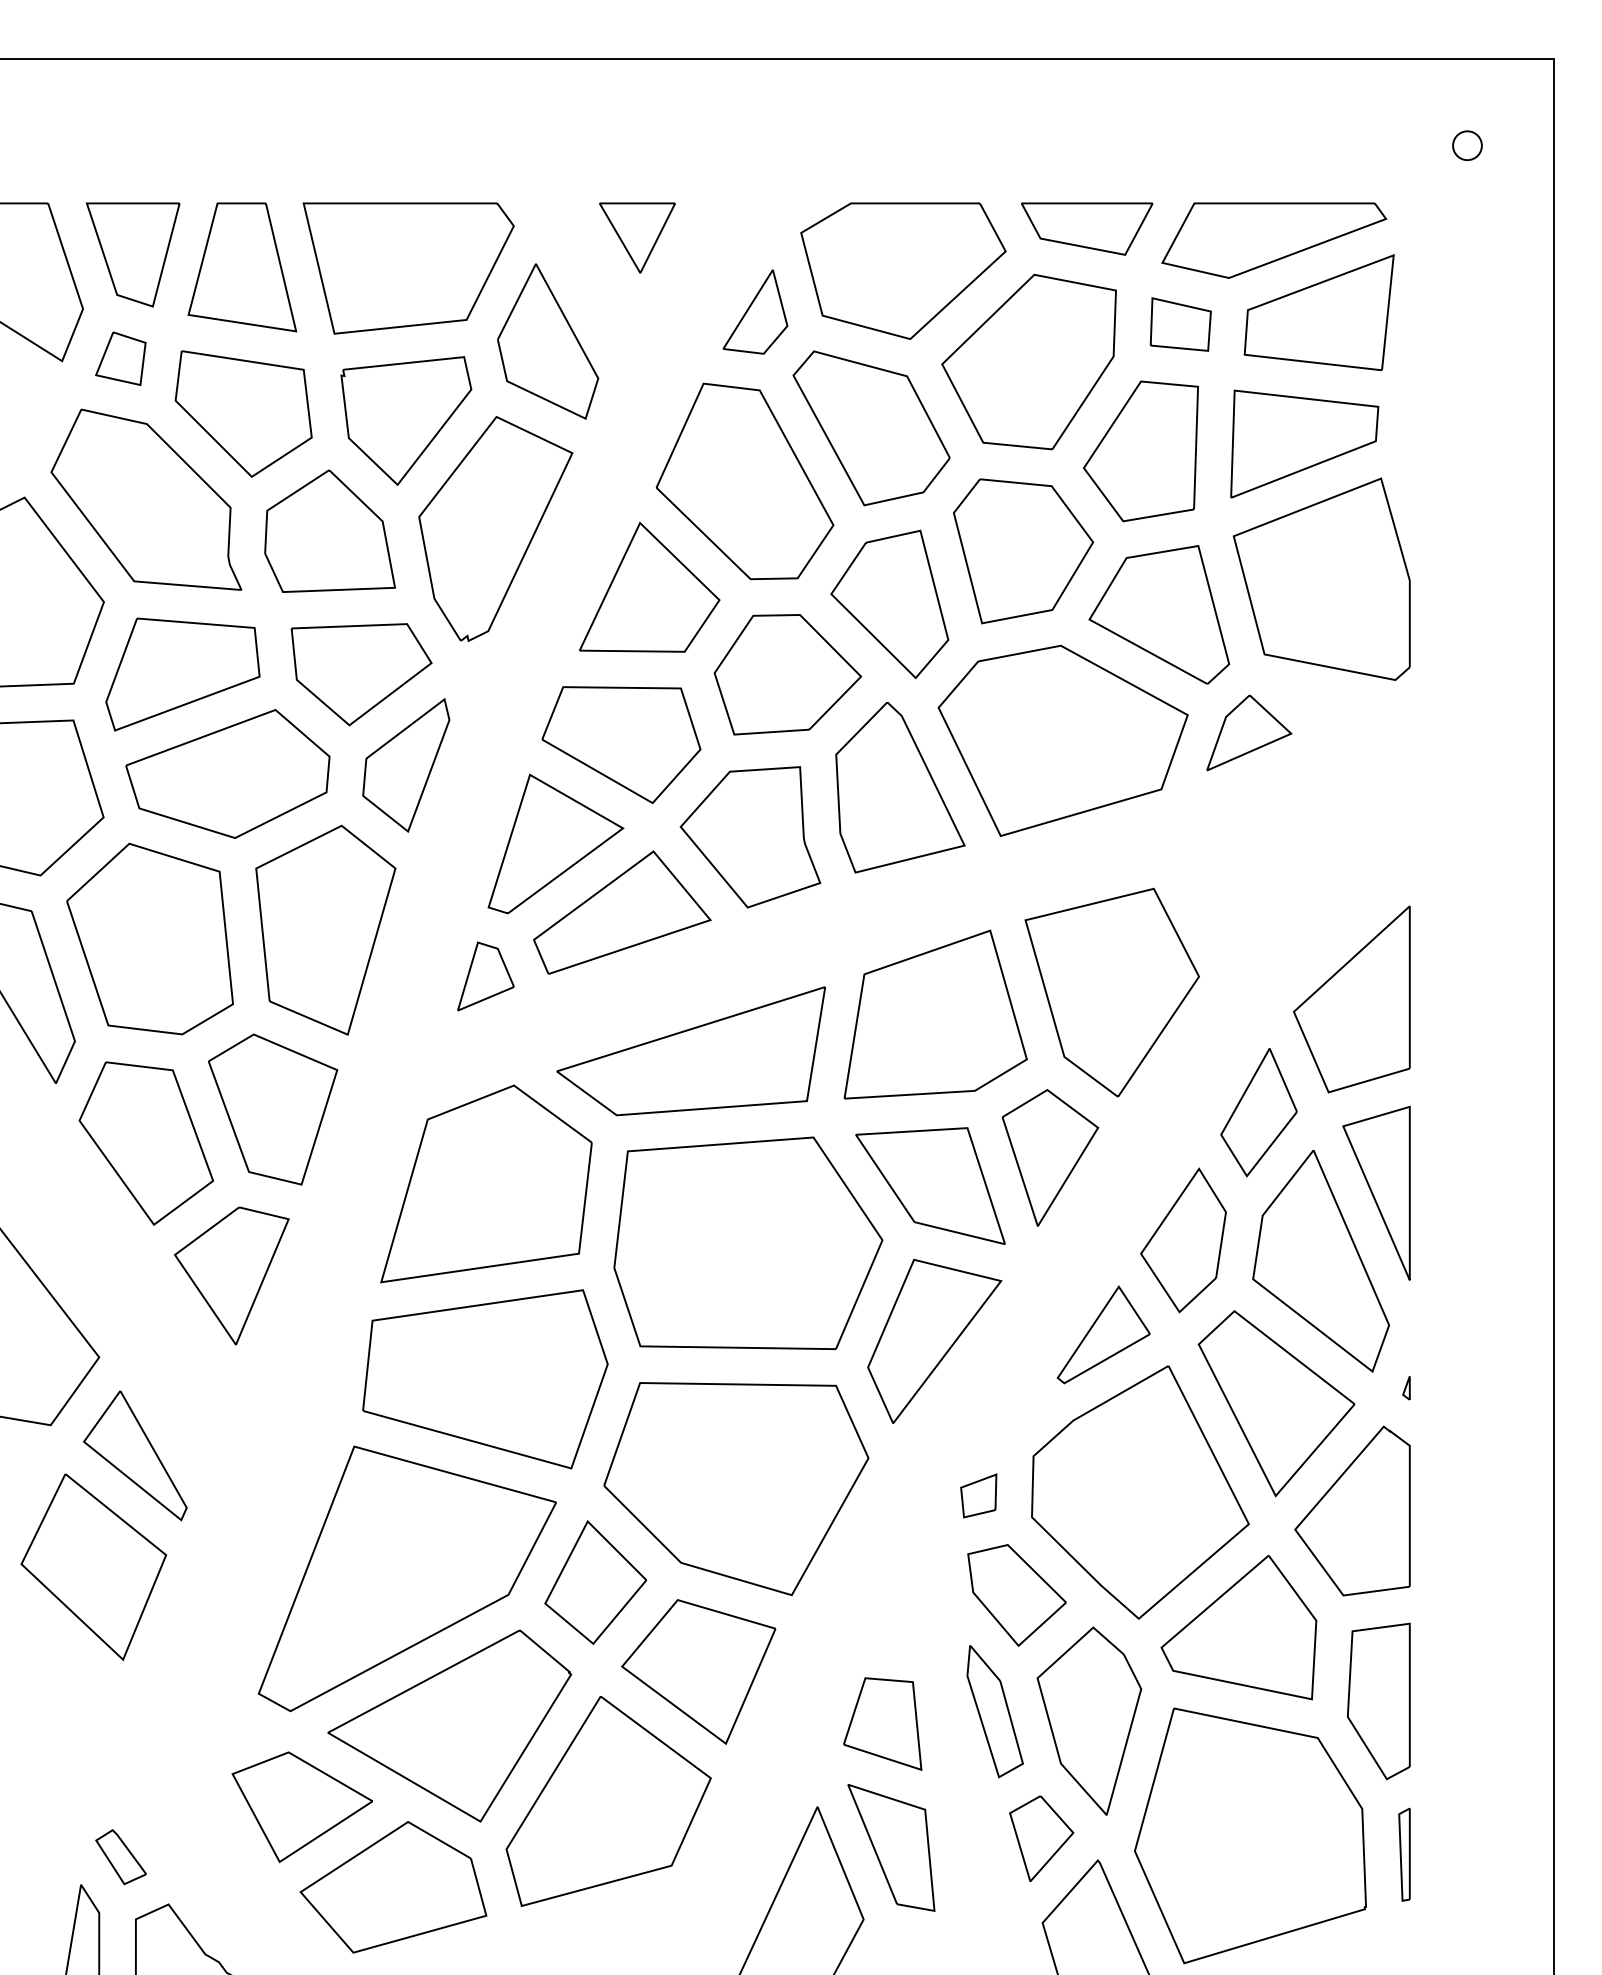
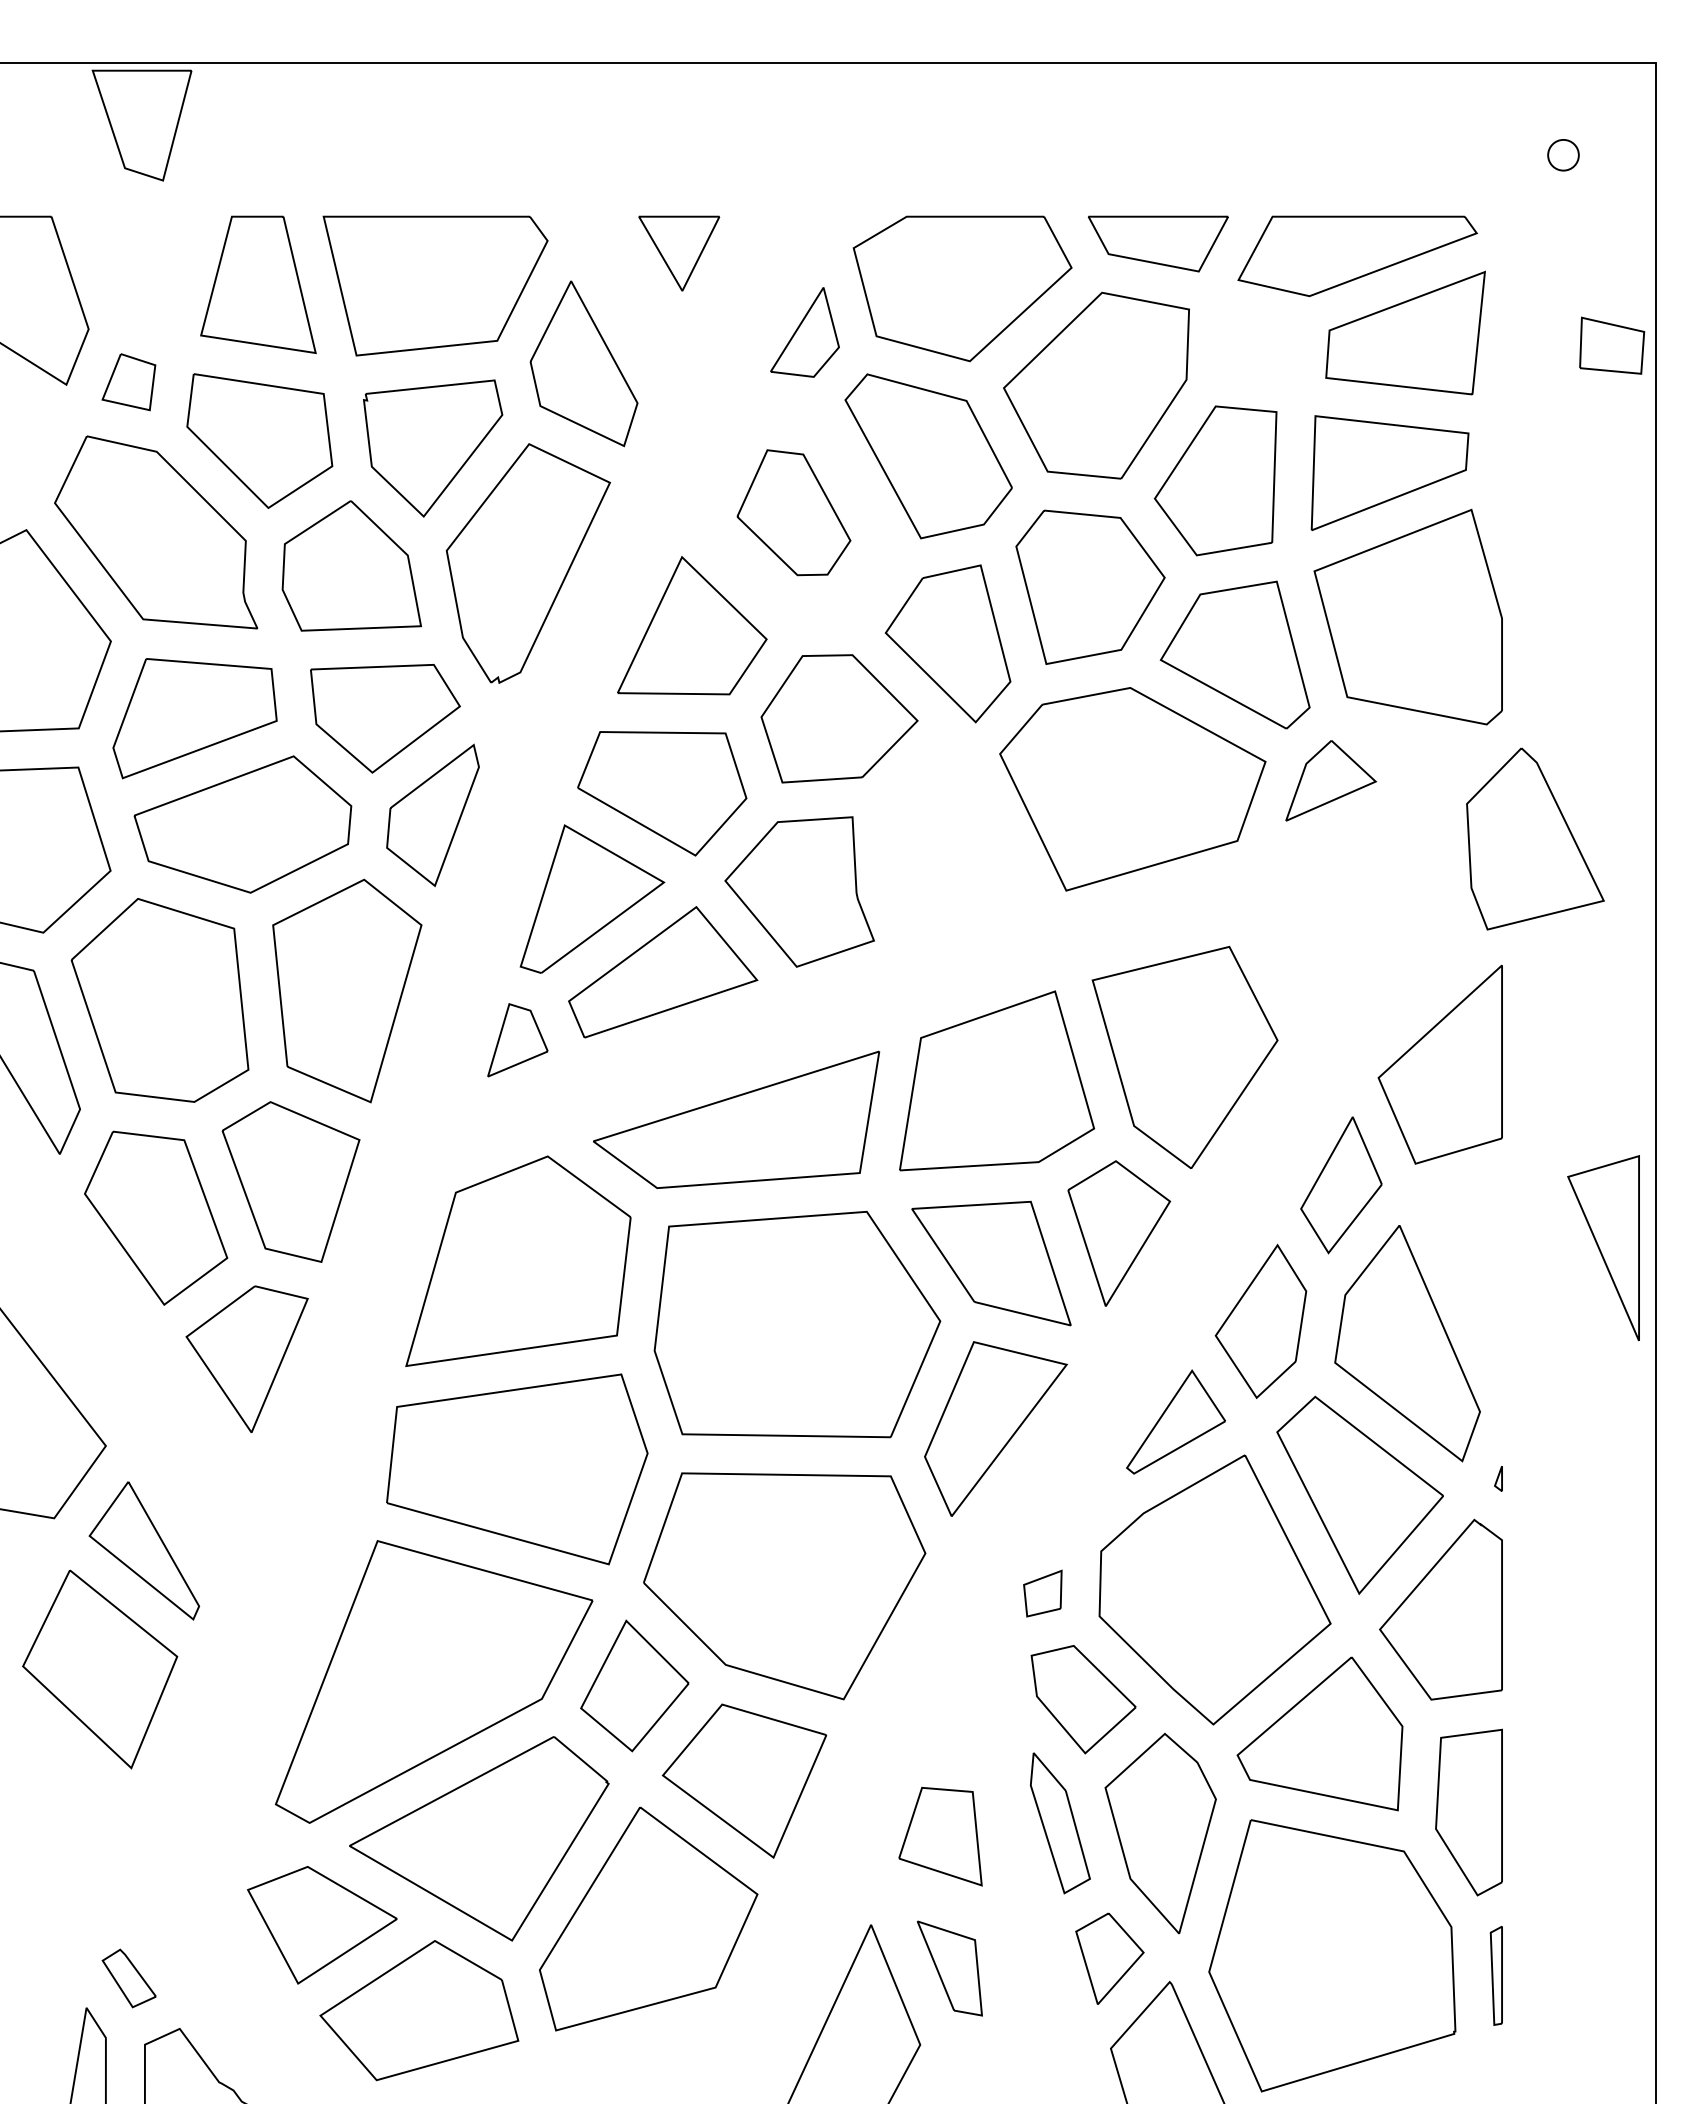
part: (132, 254) -> (141, 125), moved
part: (1181, 324) -> (1612, 345), moved
part: (744, 481) -> (793, 512), size x0.6
part: (900, 787) -> (1535, 838), moved
part: (1376, 1193) -> (1603, 1248), moved
part: (891, 1847) -> (949, 1968), size x0.7

